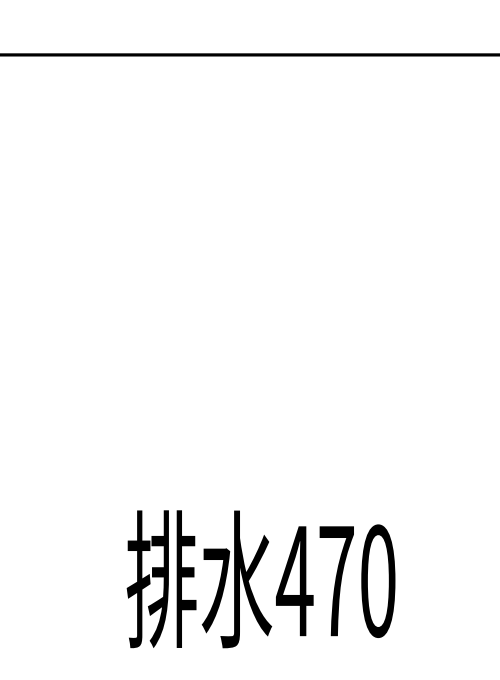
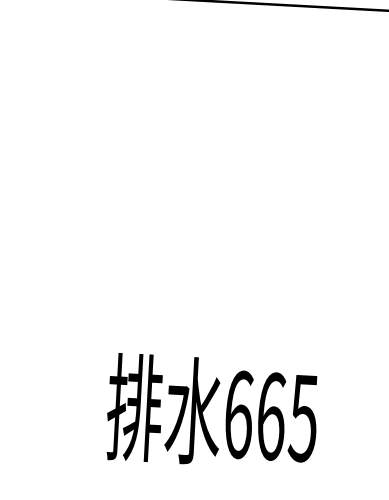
text: (335, 580) -> (270, 415), 470 -> 665

